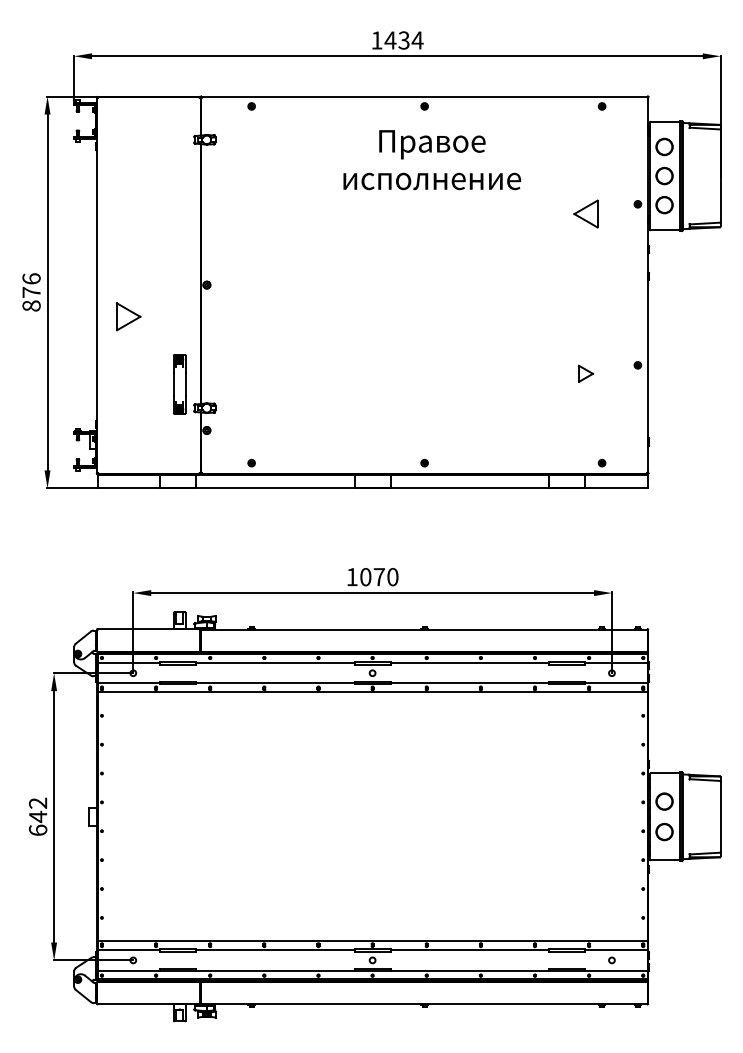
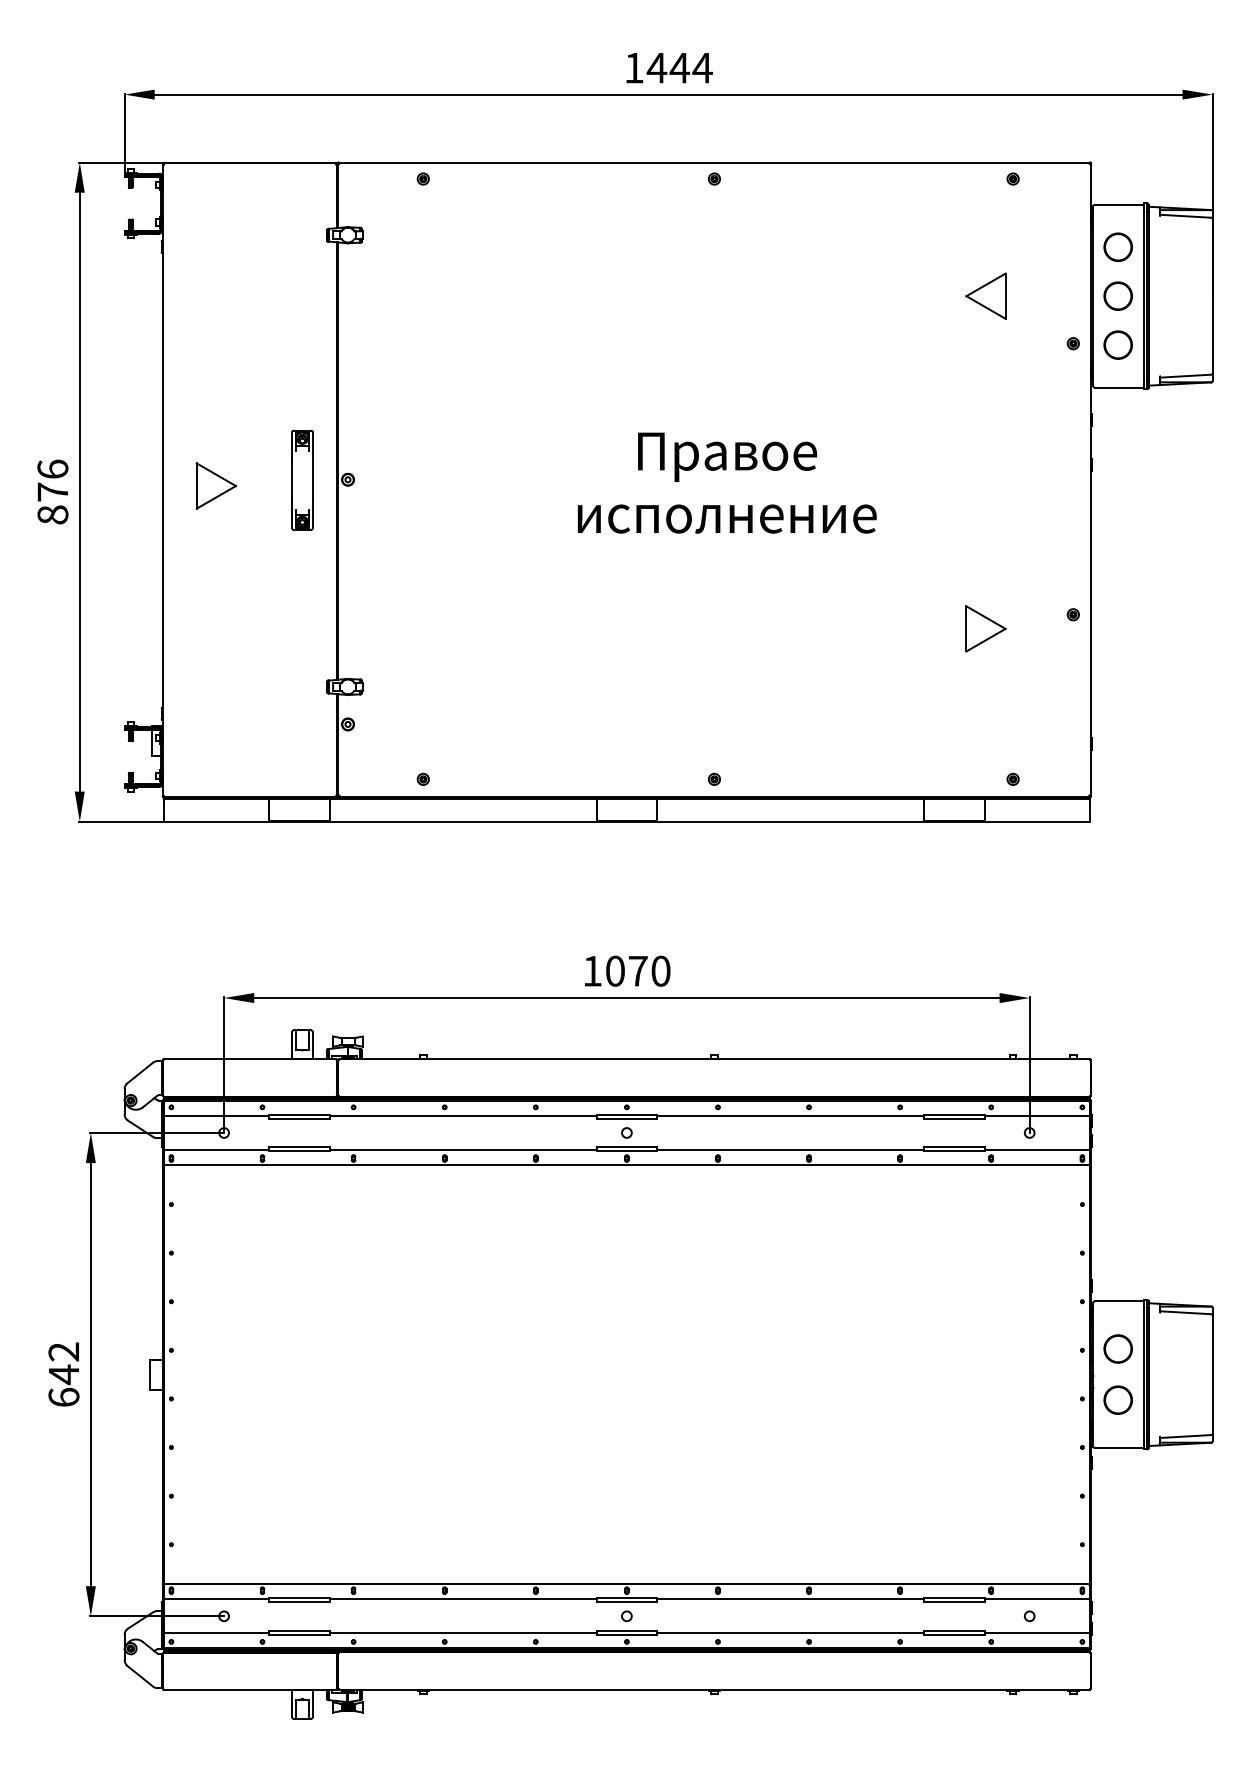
text: (404, 40) -> (680, 68), 1434 -> 1444
text: (432, 160) -> (727, 483), moved
part: (585, 213) -> (985, 295), moved
part: (128, 316) -> (216, 485), moved
part: (585, 373) -> (985, 628), size x1.67
part: (179, 384) -> (301, 480), moved

